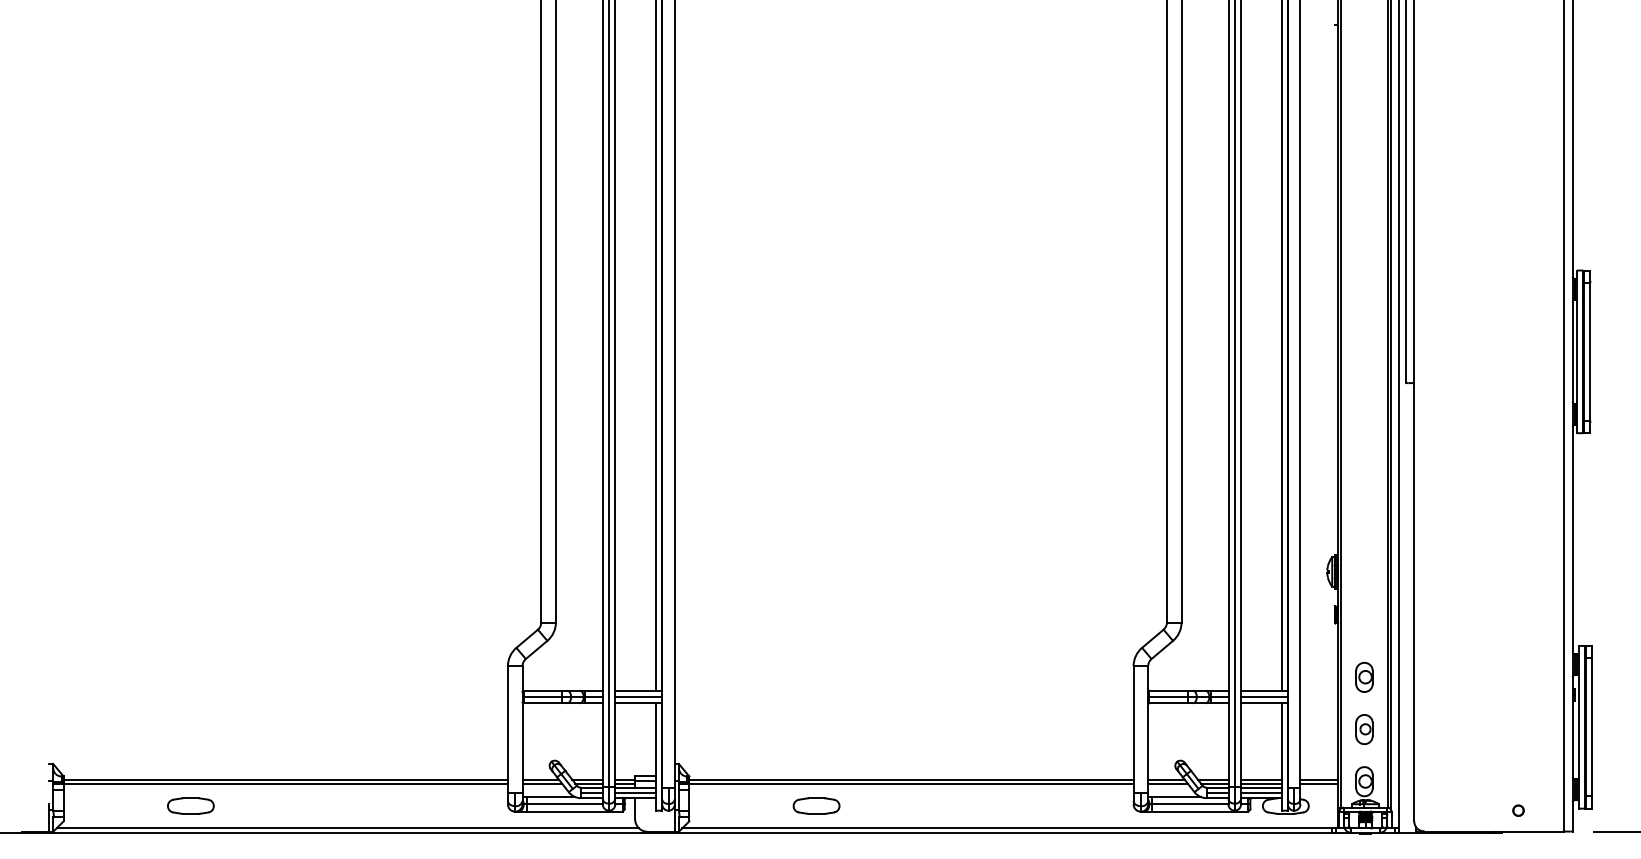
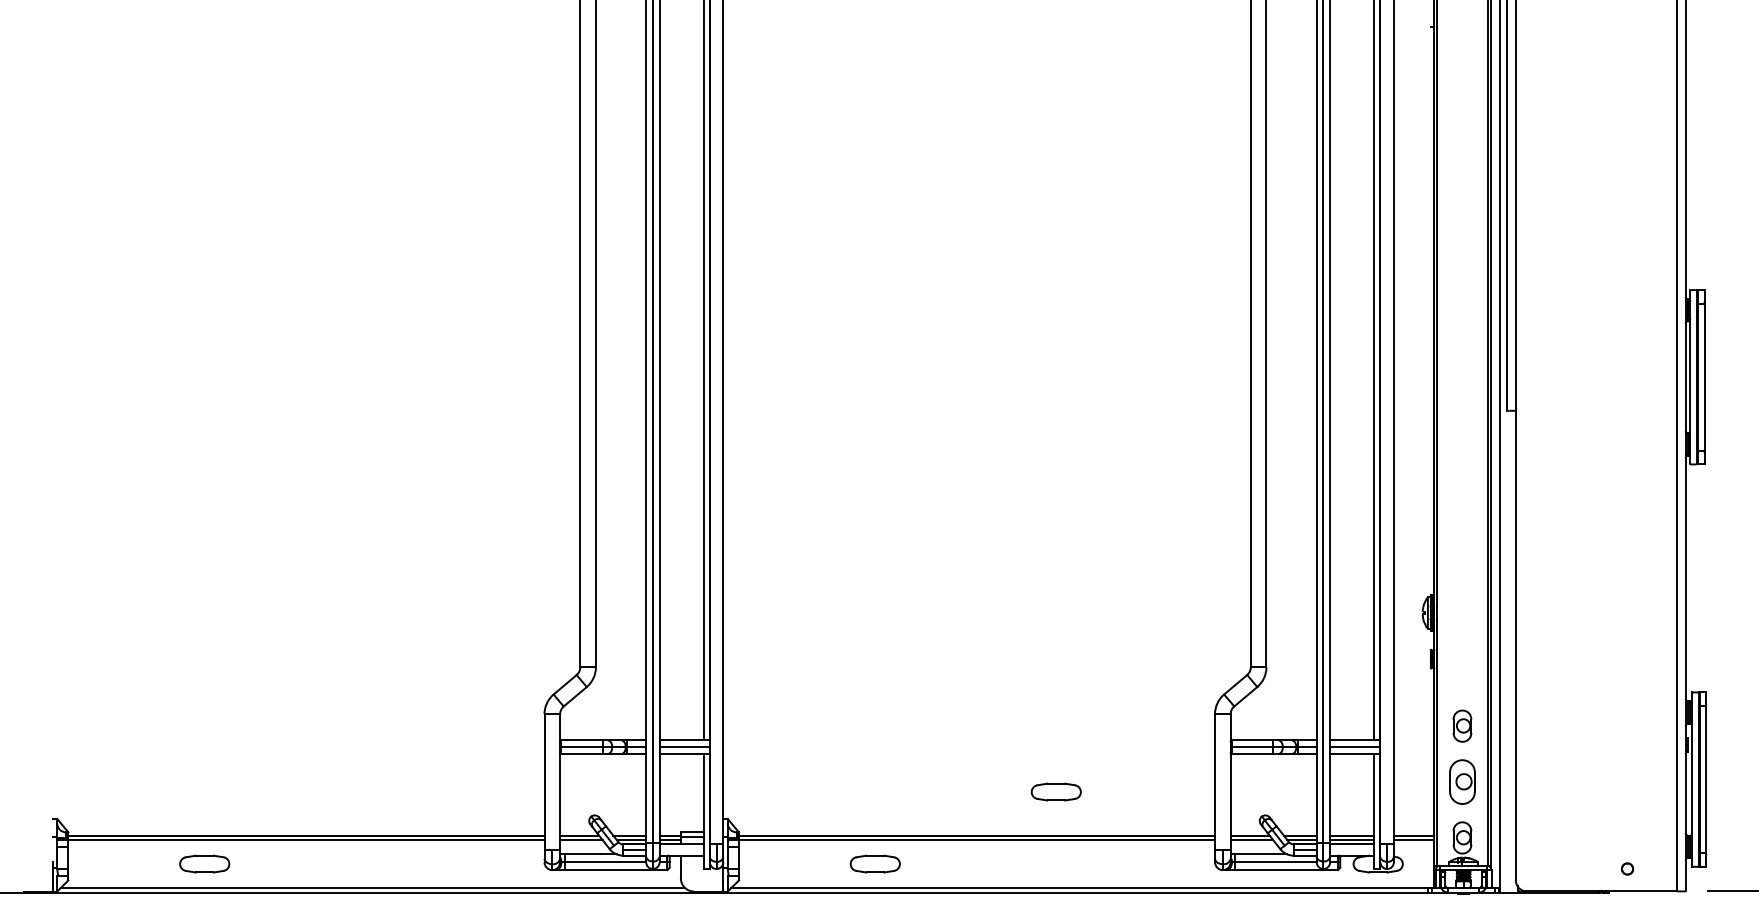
part: (1364, 729) -> (1462, 781), size x1.4
part: (984, 738) -> (1055, 791), added
line: (635, 793) -> (681, 850), removed
line: (1261, 793) -> (1352, 850), removed

